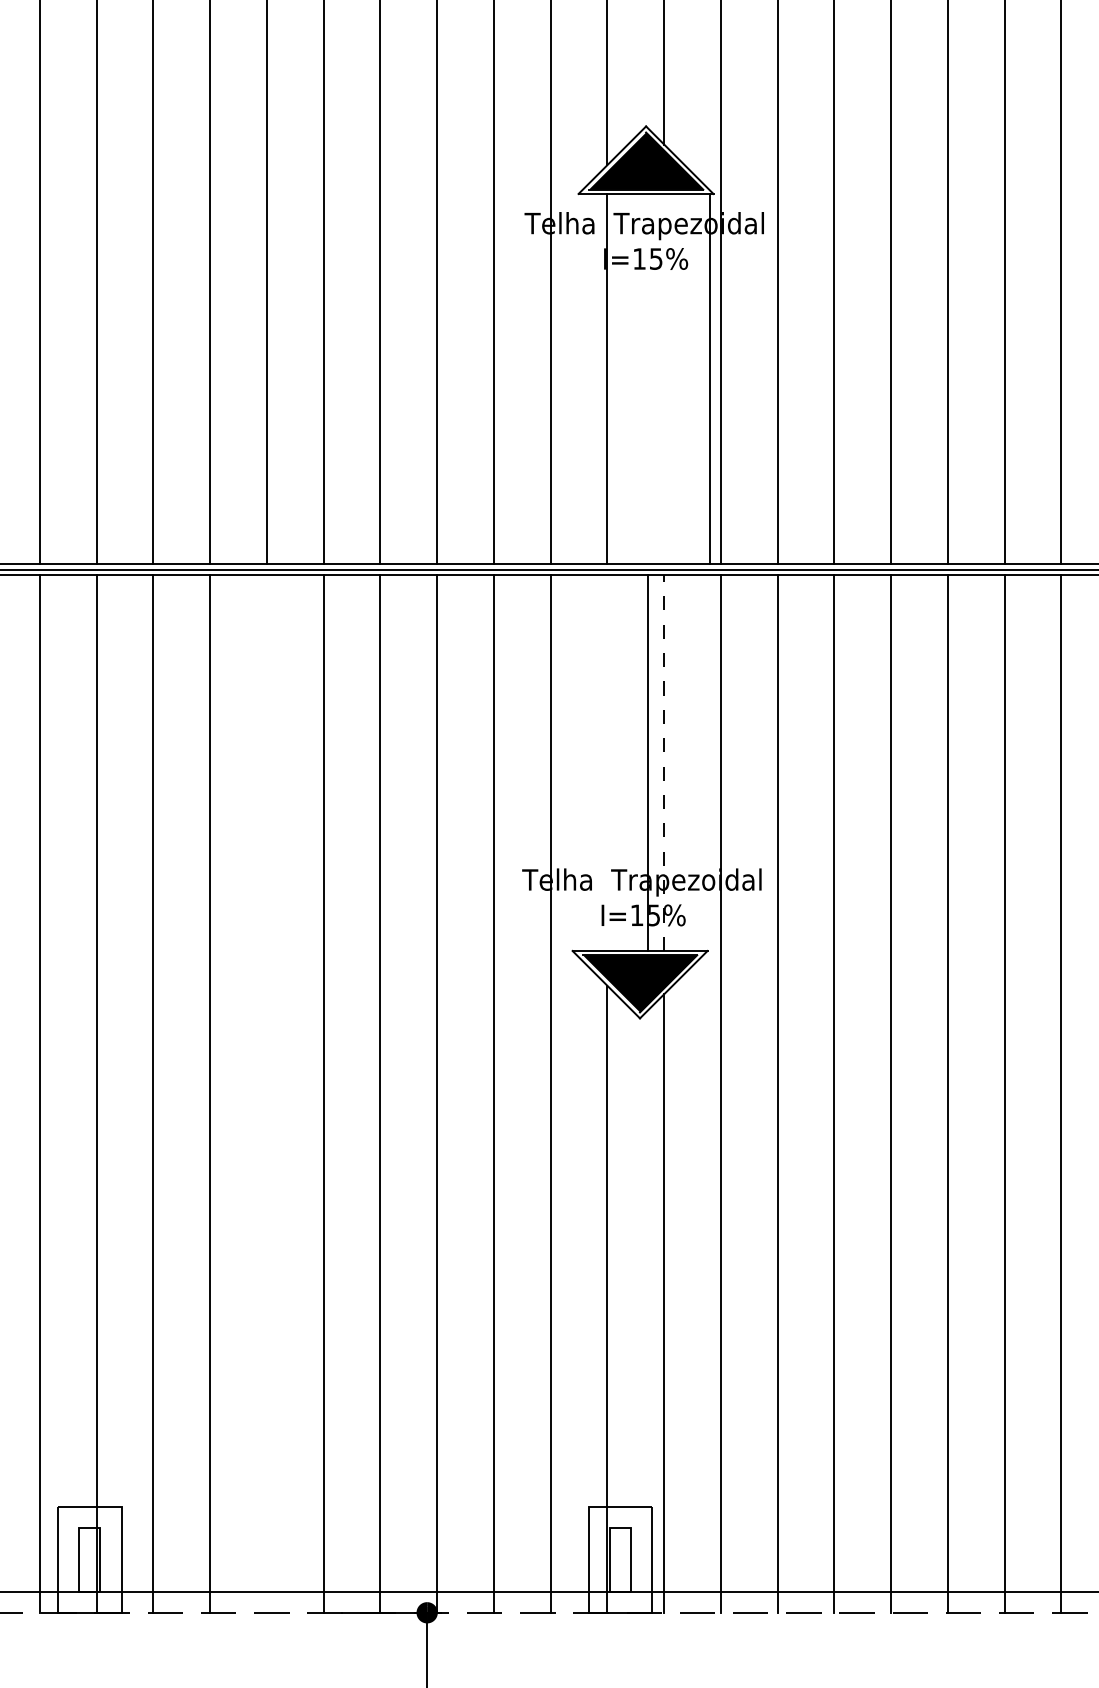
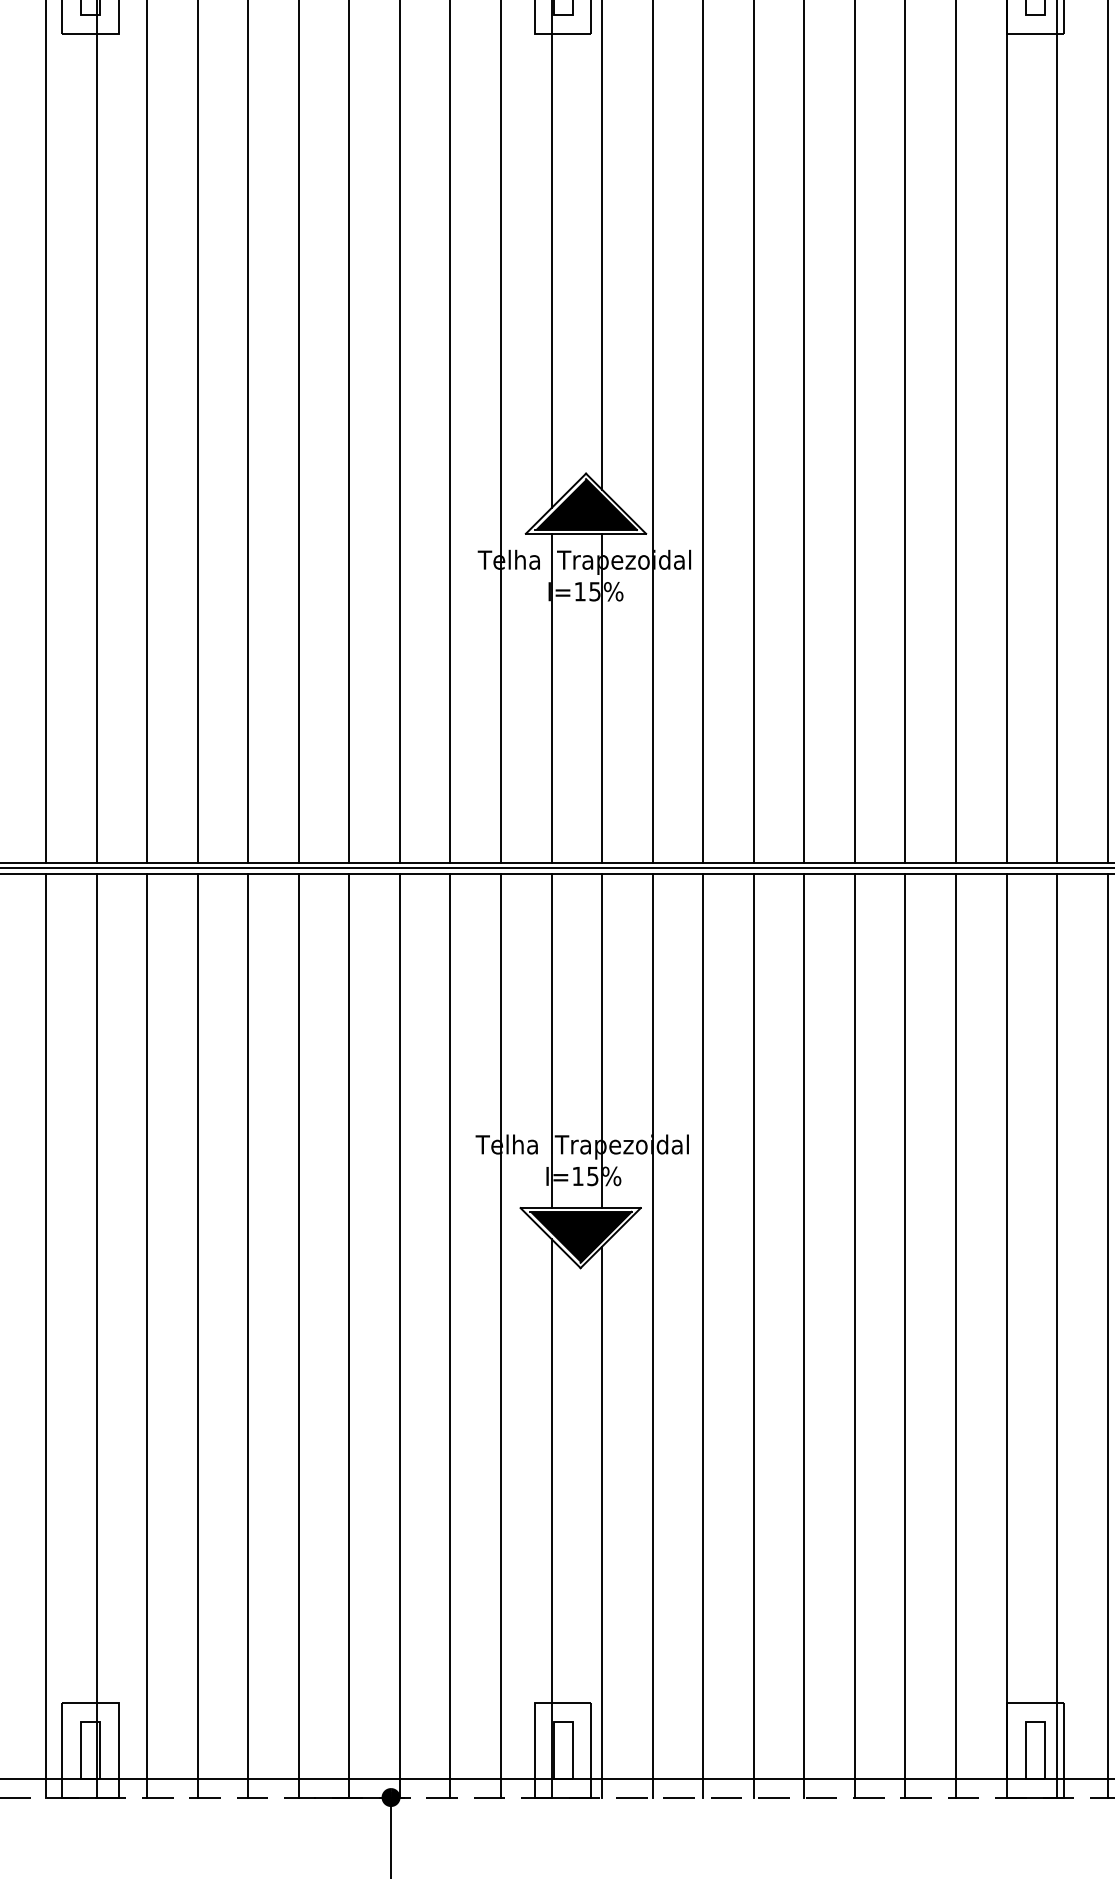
line: (710, 378) -> (602, 698), moved
line: (647, 762) -> (551, 1040), moved
line: (664, 762) -> (602, 1040), dashed -> solid
line: (267, 1094) -> (248, 1335), added

